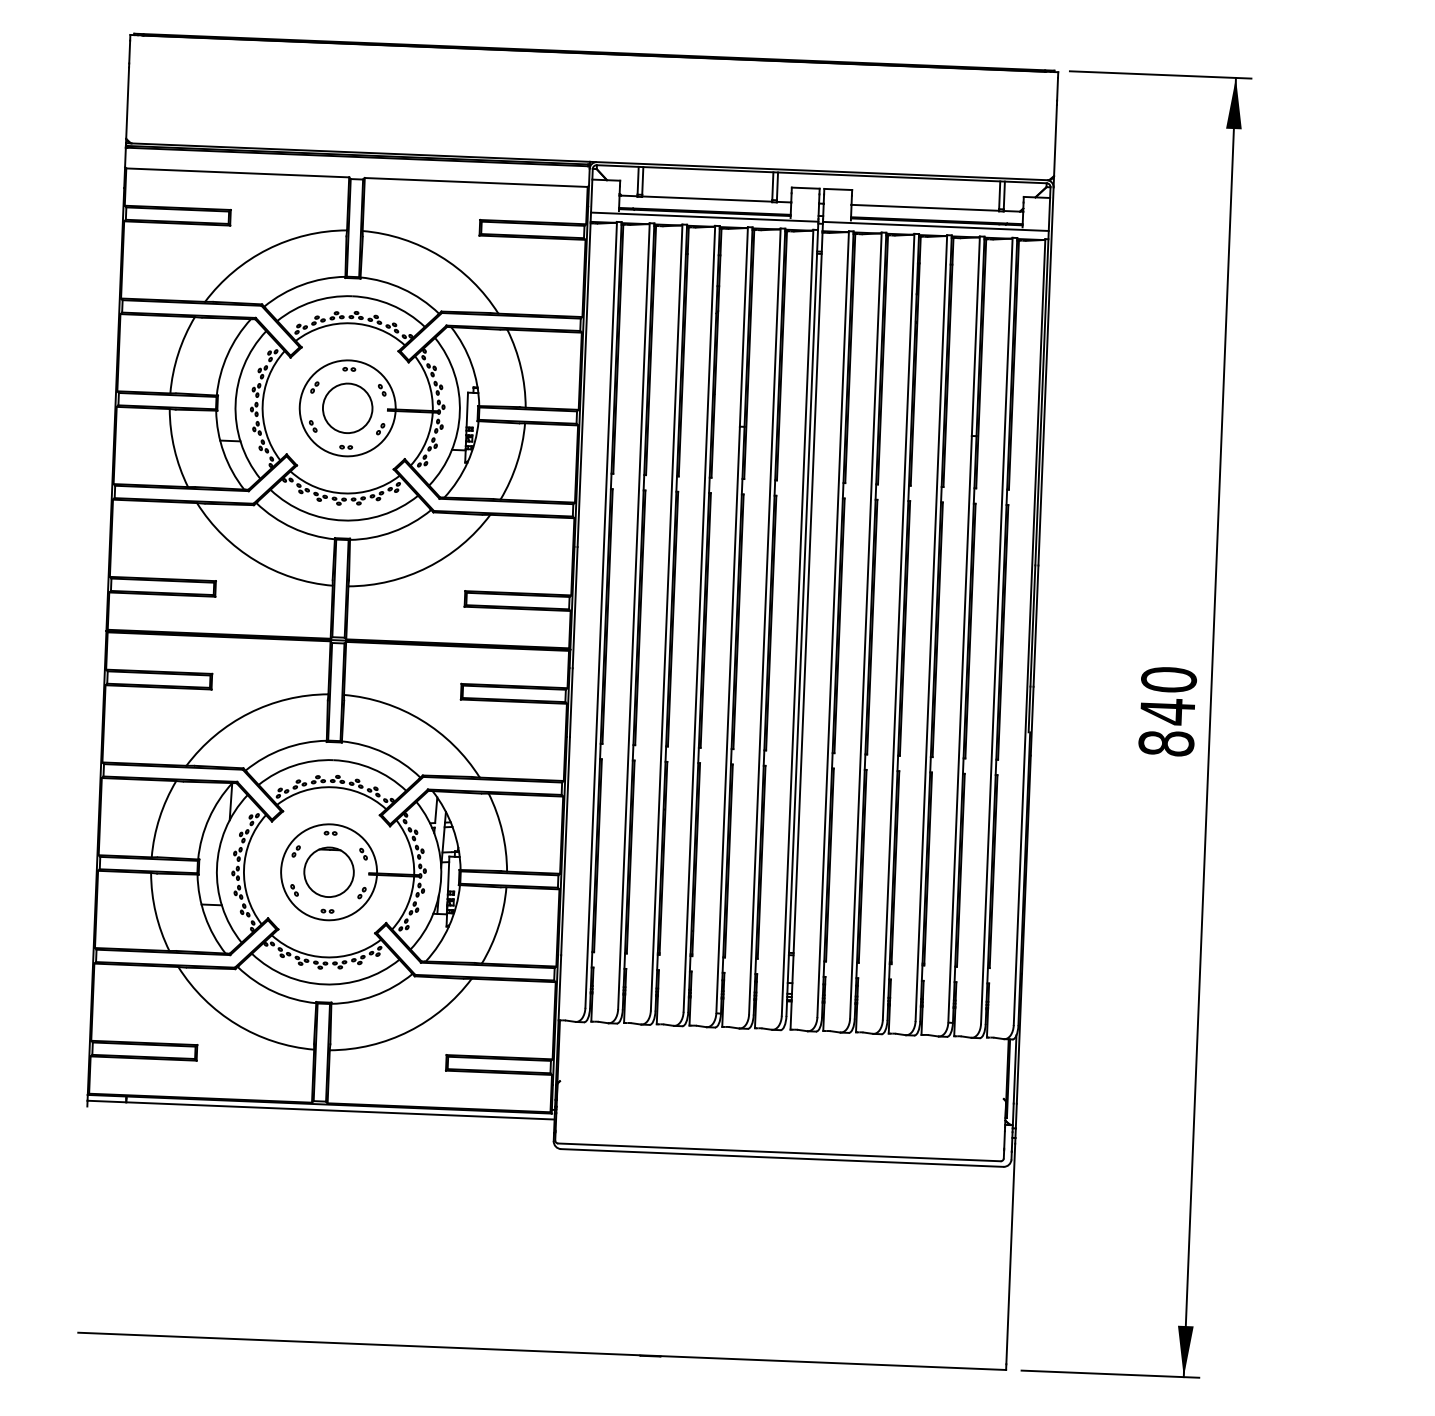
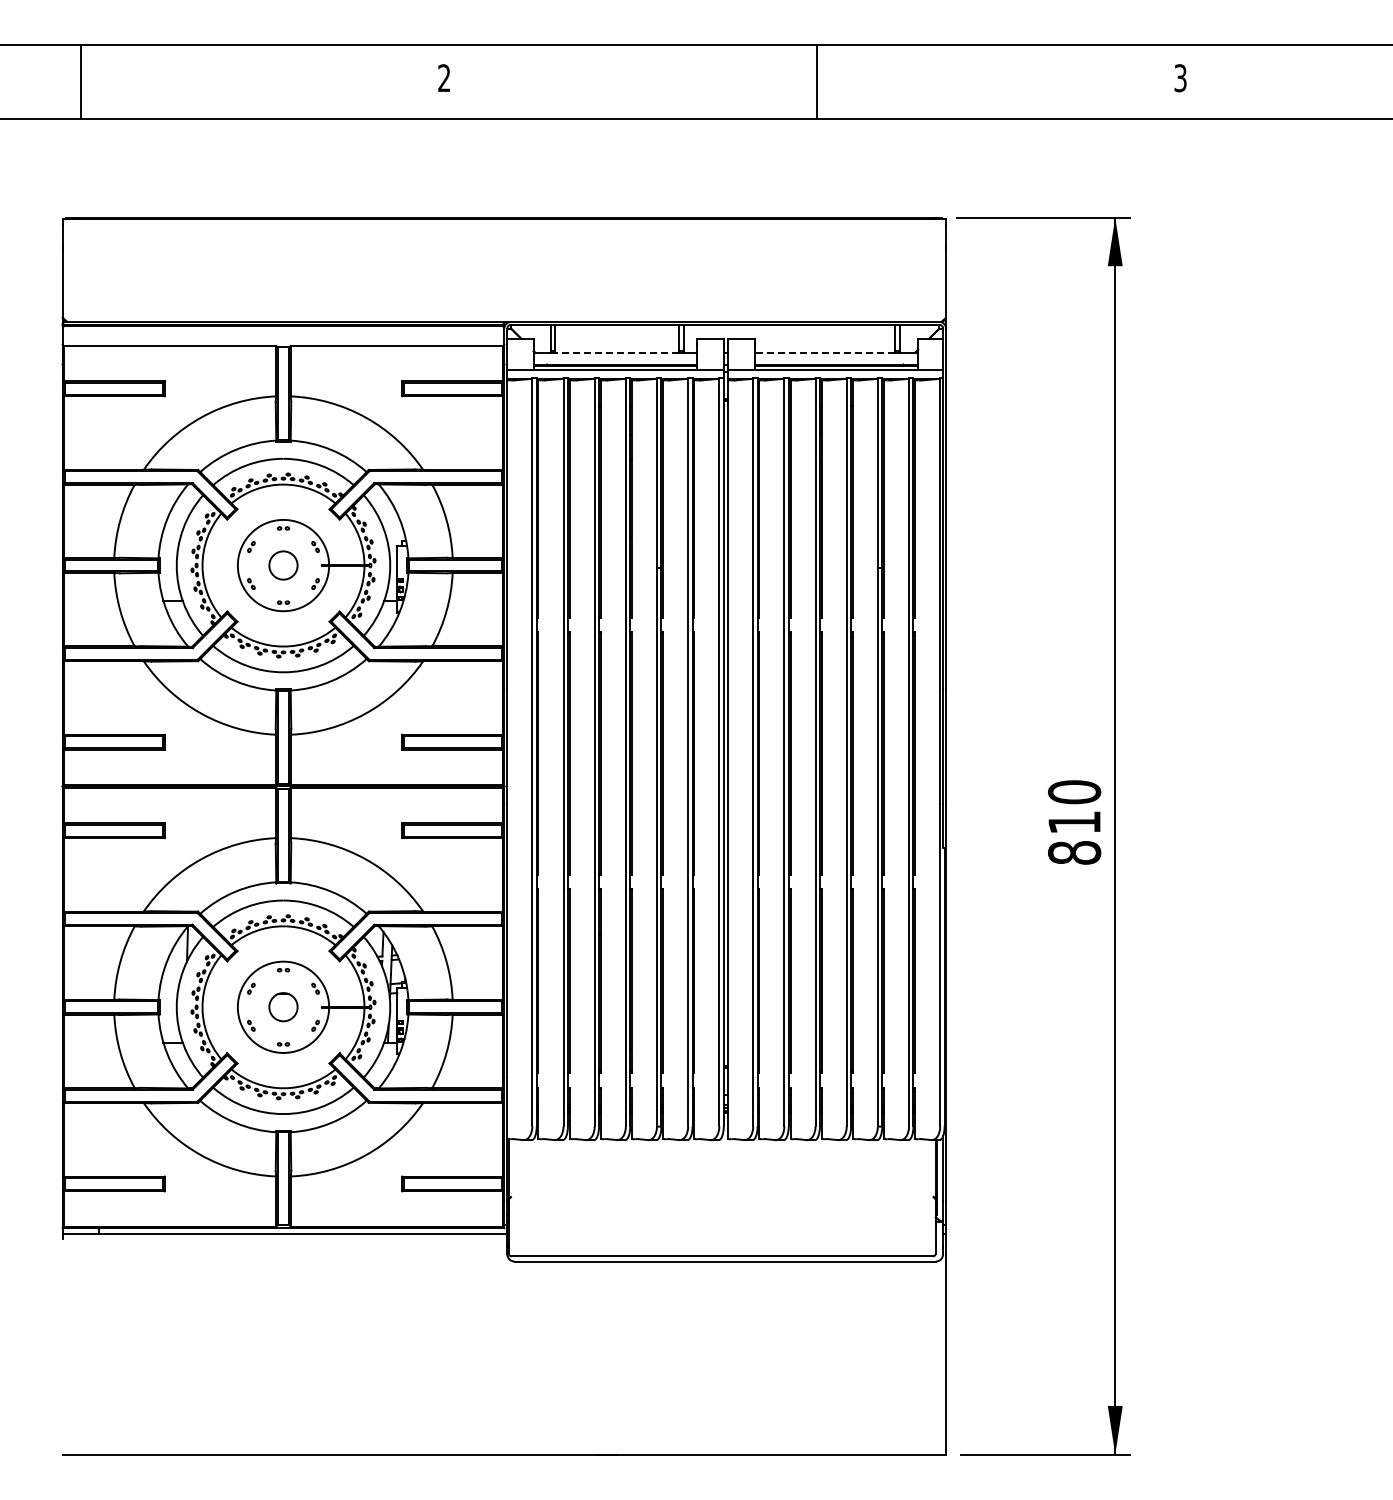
line: (707, 198) -> (617, 352), solid -> dashed
line: (924, 207) -> (824, 352), solid -> dashed
circle: (347, 408) -> (283, 565), size x0.6
text: (1167, 711) -> (1074, 822), 840 -> 810
part: (329, 871) -> (283, 1006), size x0.6

